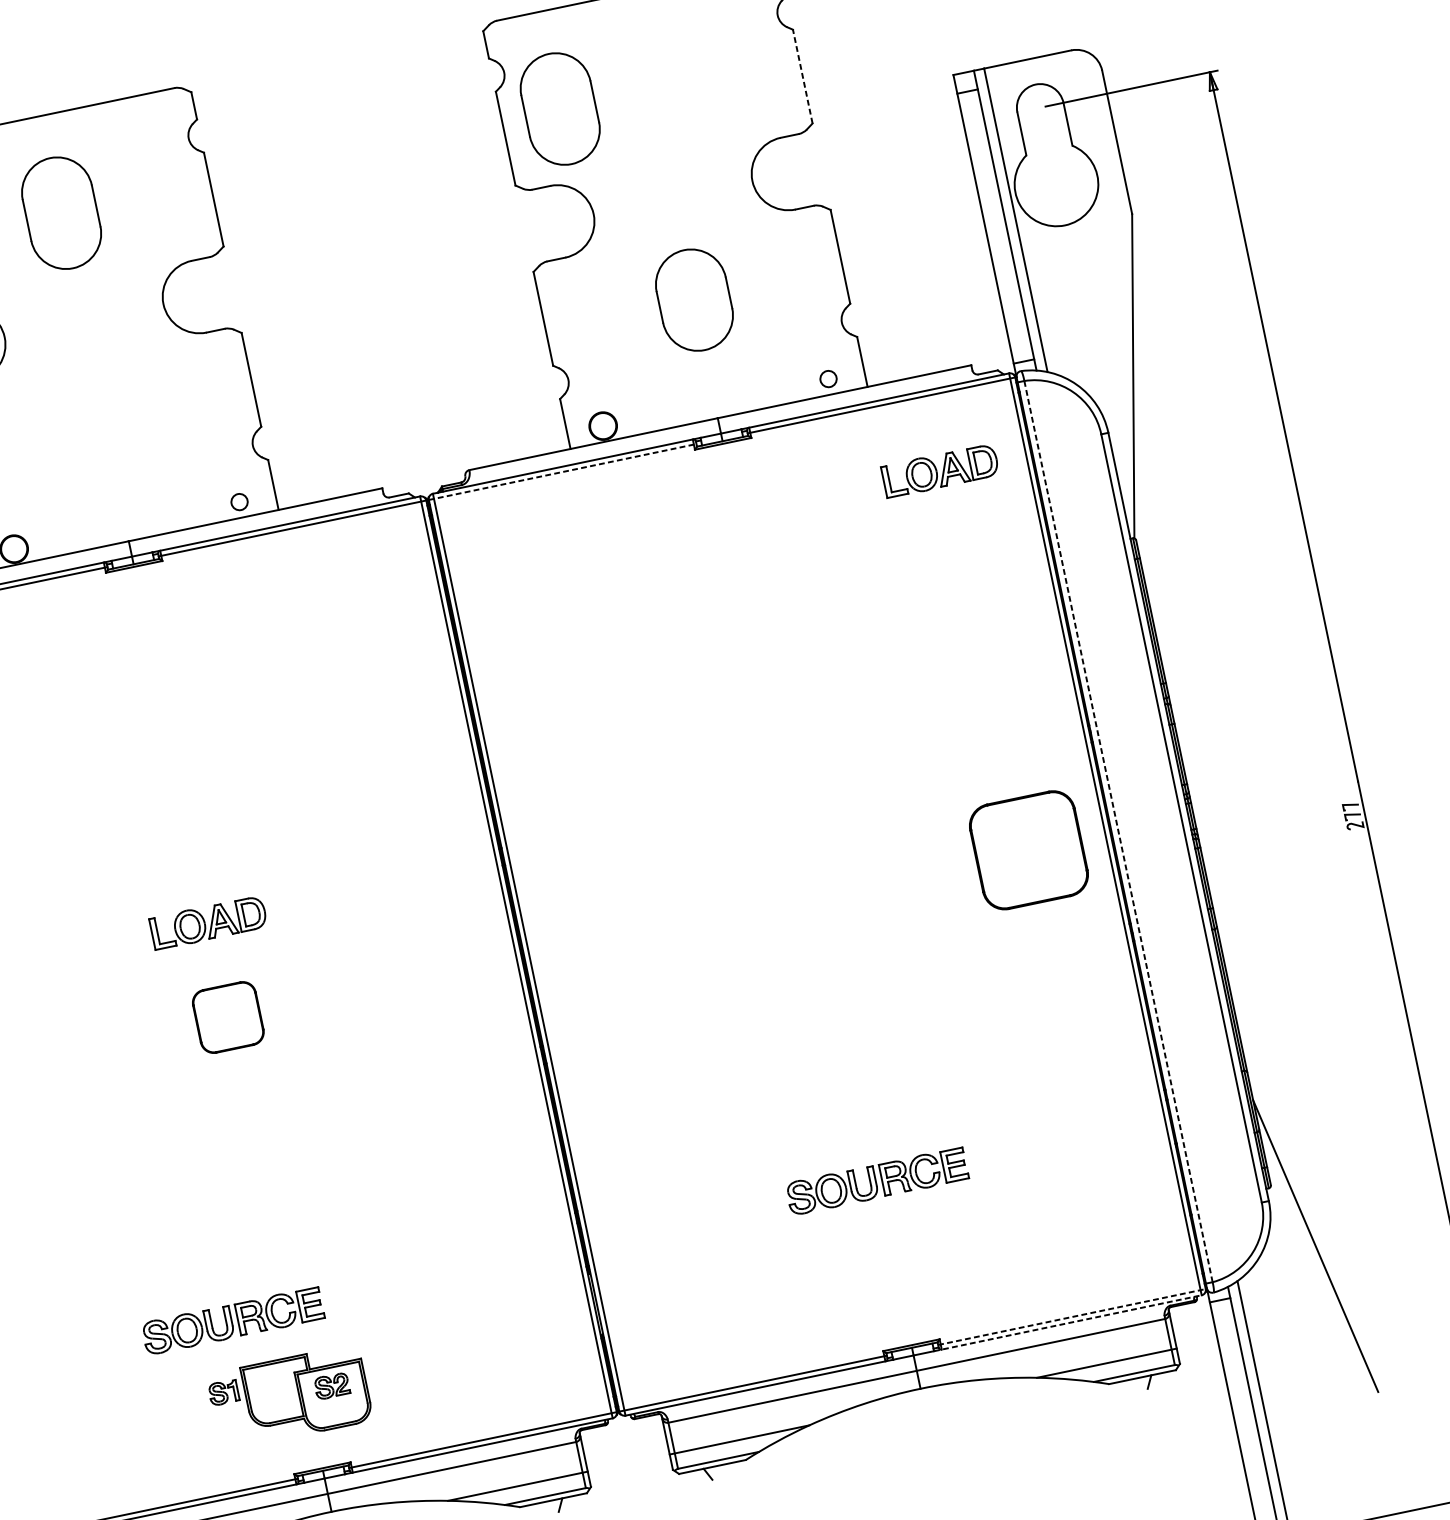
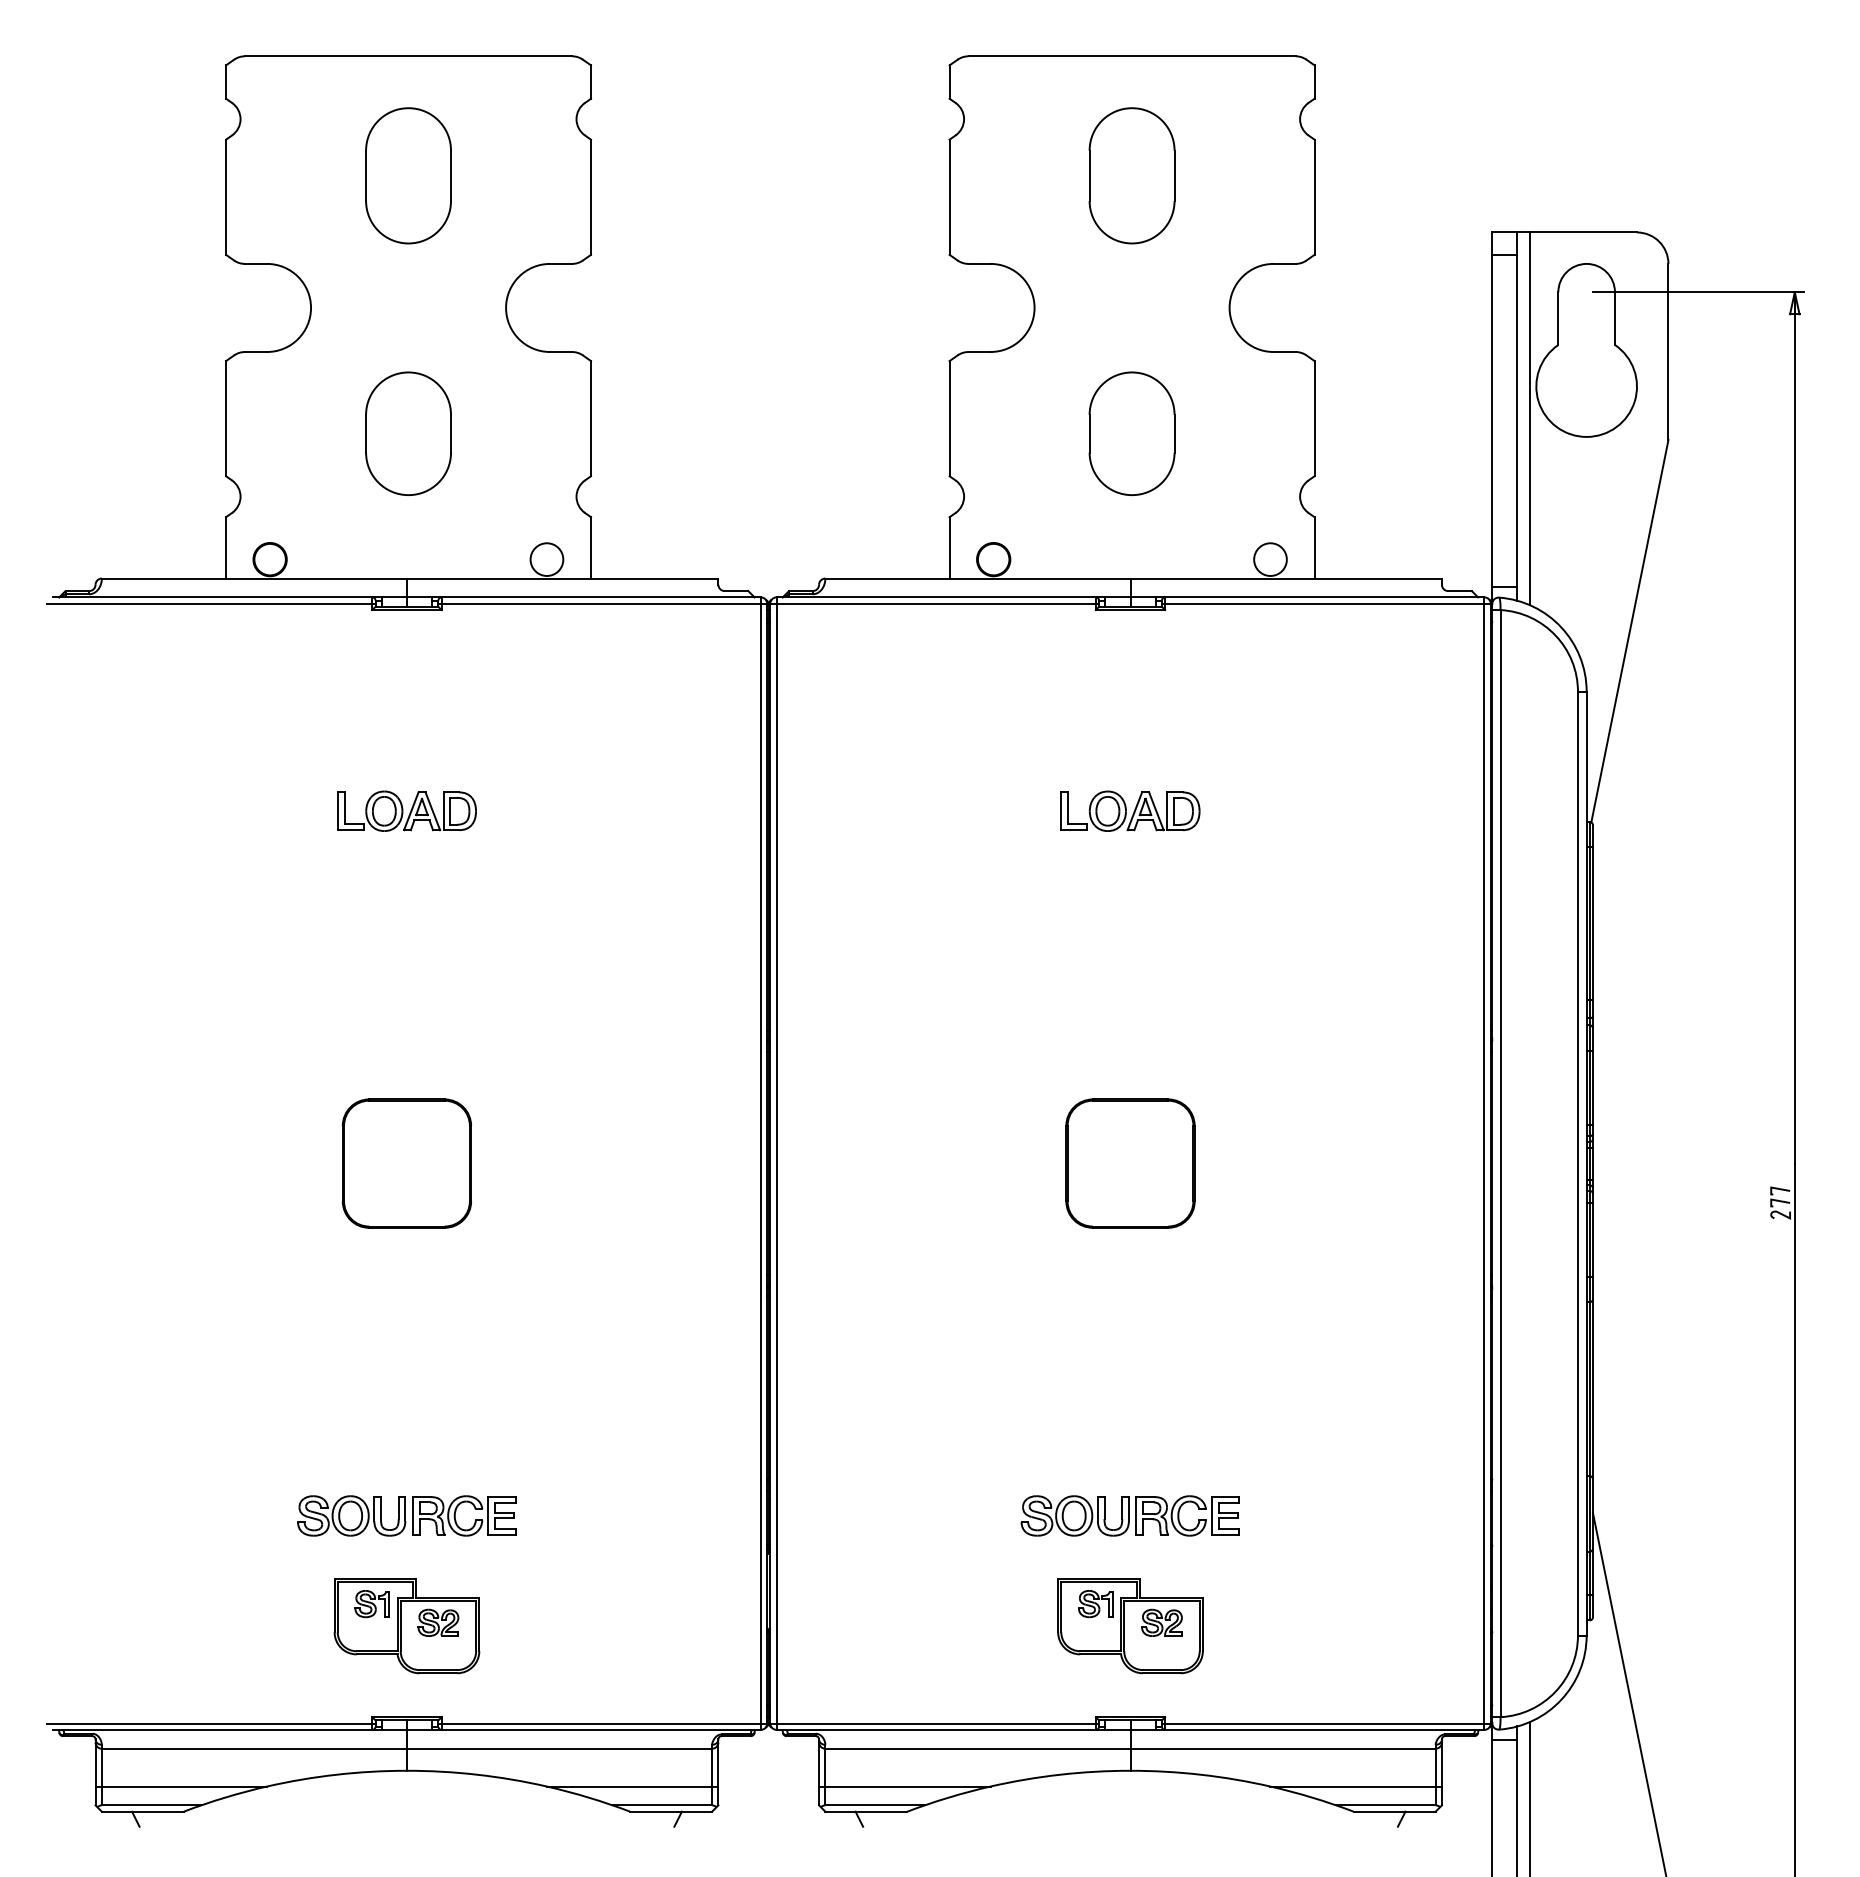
line: (802, 76) -> (1314, 197), dashed -> solid
part: (559, 108) -> (1131, 175), moved
circle: (828, 378) -> (1270, 559), size x1.67
part: (105, 422) -> (408, 433), added
part: (940, 470) -> (1130, 810), moved
line: (563, 471) -> (935, 603), dashed -> solid
circle: (239, 502) -> (546, 559), size x1.67
line: (1118, 831) -> (1500, 1163), dashed -> solid
part: (1028, 850) -> (1130, 1163), moved
part: (208, 922) -> (406, 810), moved
part: (227, 1017) -> (406, 1163), size x1.67
part: (896, 1271) -> (1130, 1626), added
line: (1072, 1316) -> (1326, 1723), dashed -> solid
part: (232, 1320) -> (406, 1515), moved
line: (1068, 1322) -> (1320, 1729), dashed -> solid
part: (223, 1393) -> (371, 1604), moved

